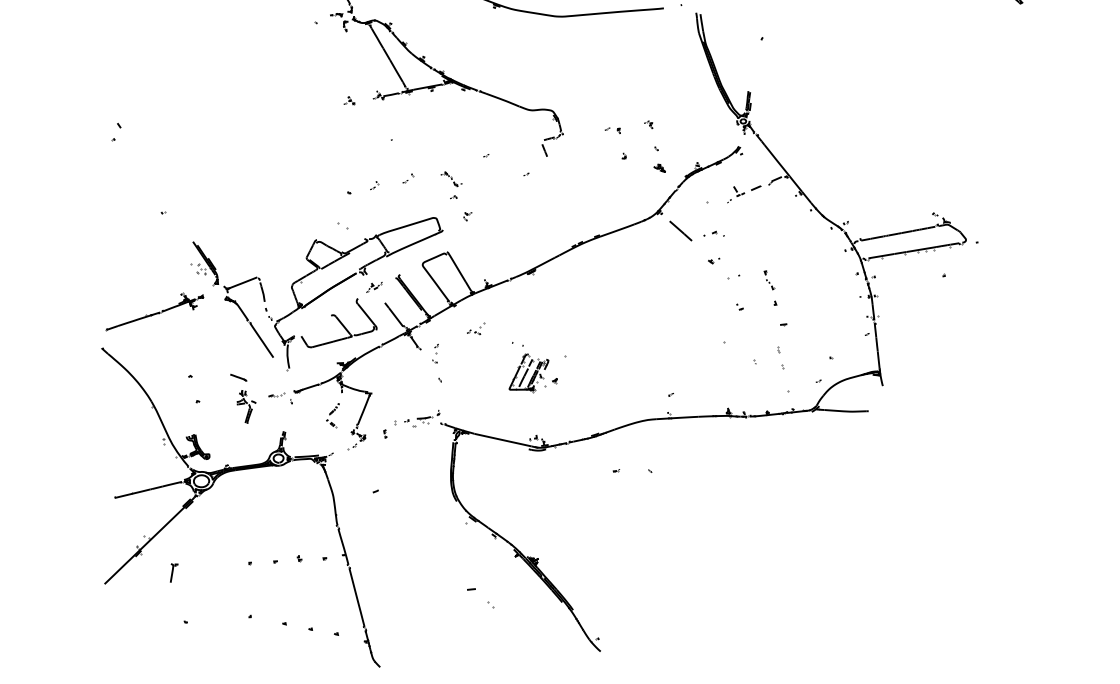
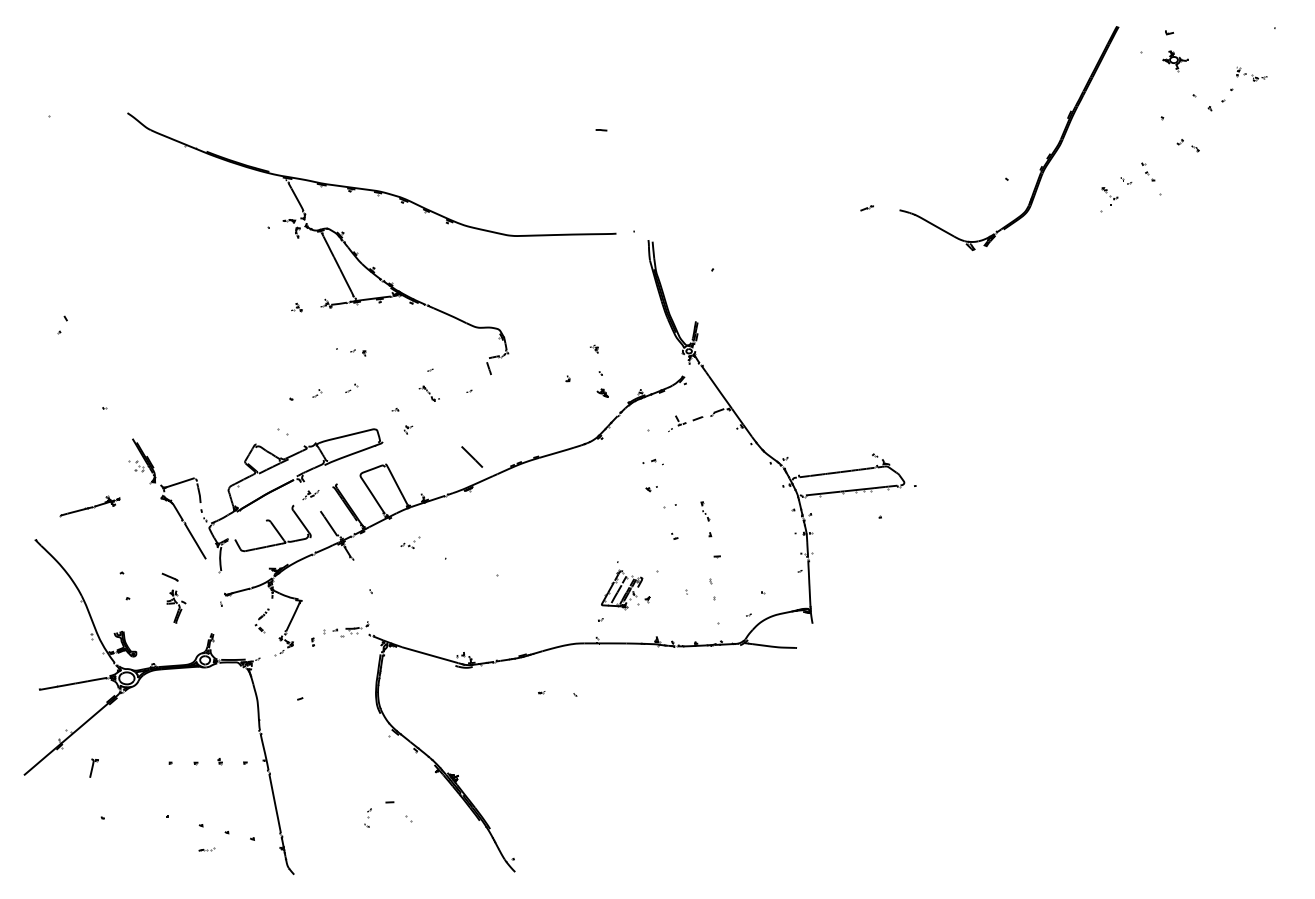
part: (613, 130) -> (358, 352), moved
part: (450, 179) -> (428, 393), moved
line: (681, 230) -> (472, 456), moved
part: (154, 311) -> (89, 506), size x0.6
part: (434, 353) -> (367, 817), moved
part: (532, 368) -> (625, 585), moved
part: (276, 394) -> (206, 849), moved

